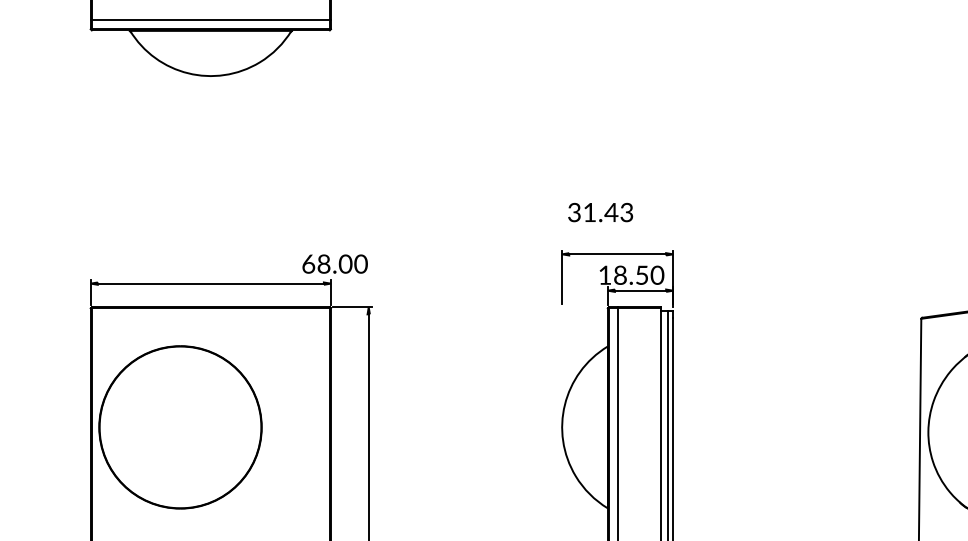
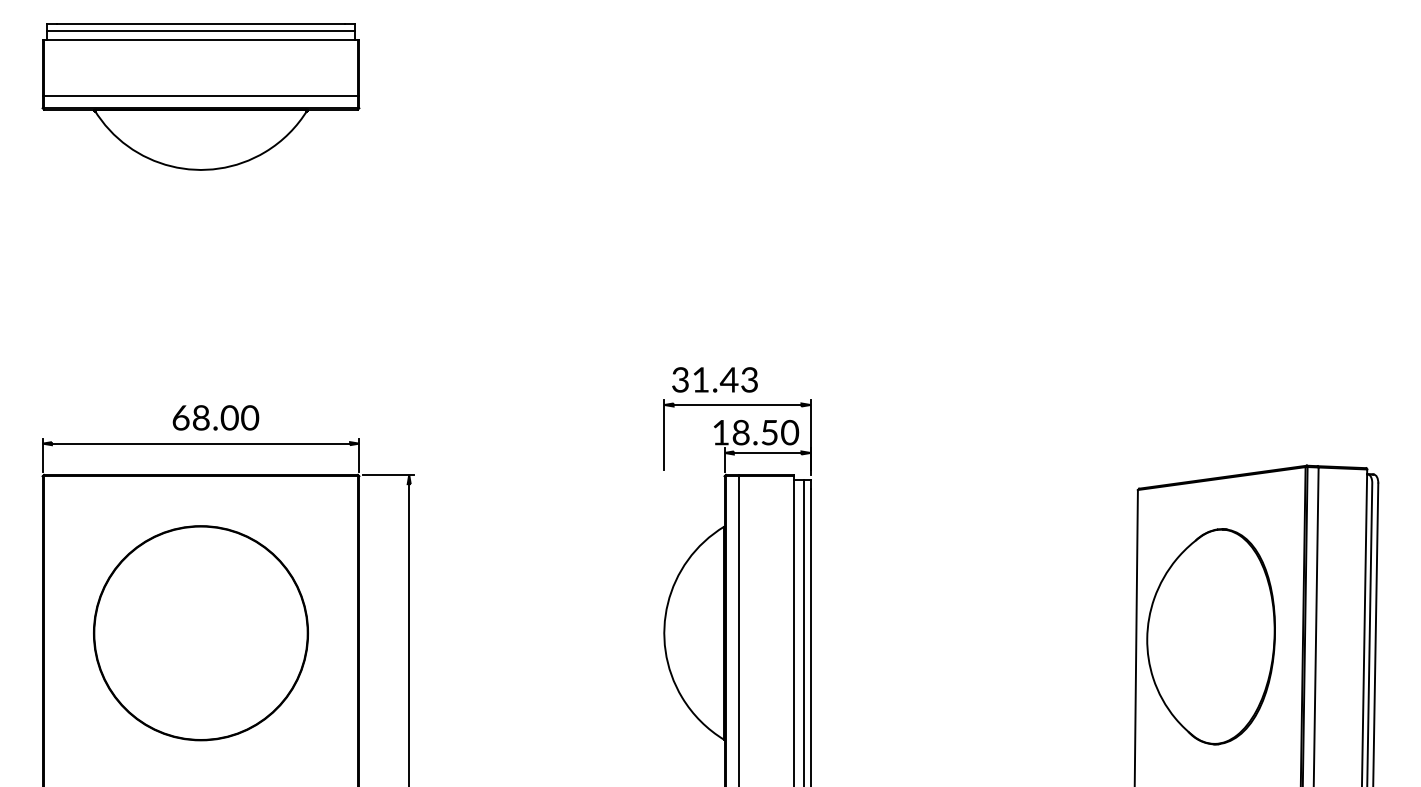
text: (600, 212) -> (714, 379), moved
text: (334, 263) -> (215, 417), moved
part: (180, 427) -> (200, 633), moved

